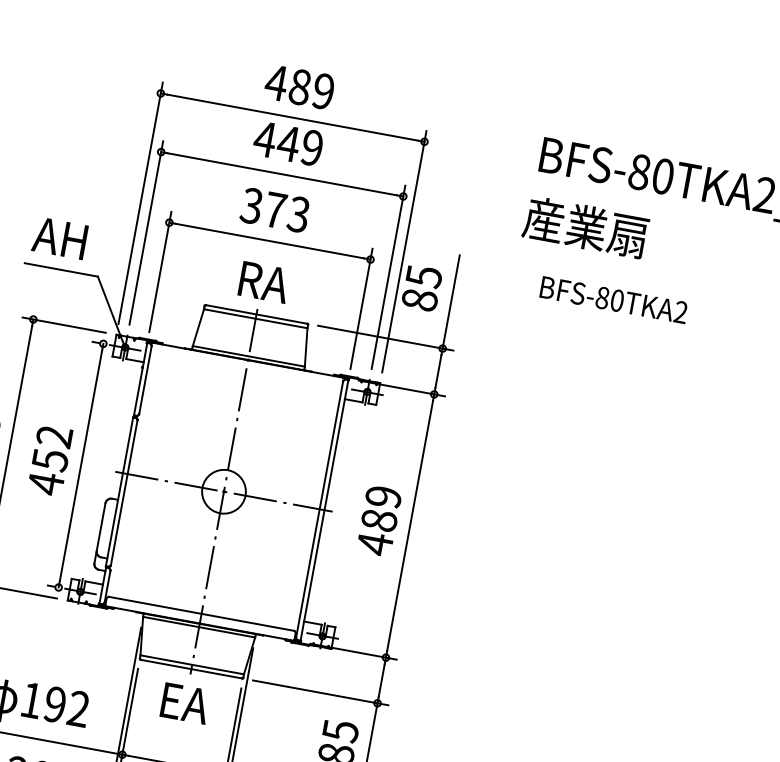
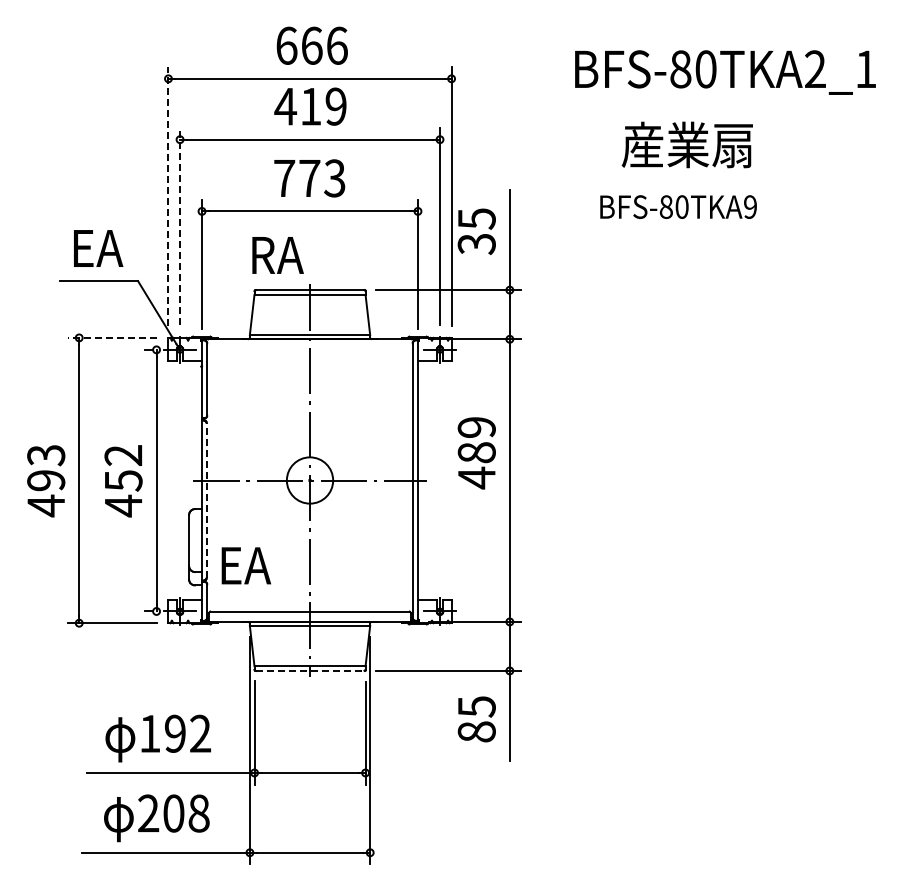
text: (299, 86) -> (311, 45), 489 -> 666
text: (288, 143) -> (310, 106), 449 -> 419
line: (140, 203) -> (168, 196), solid -> dashed
text: (251, 206) -> (284, 178), 373 -> 773
text: (585, 226) -> (686, 144), moved
line: (146, 233) -> (180, 226), solid -> dashed
text: (61, 238) -> (93, 248), AH -> EA
text: (263, 282) -> (277, 255), moved
text: (419, 299) -> (476, 243), 85 -> 35
text: (681, 311) -> (750, 206), BFS-80TKA2 -> BFS-80TKA9
line: (64, 324) -> (112, 337), solid -> dashed
line: (124, 492) -> (206, 500), solid -> dashed
text: (378, 521) -> (476, 453), moved
line: (191, 668) -> (310, 670), solid -> dashed
text: (184, 703) -> (245, 565), moved

